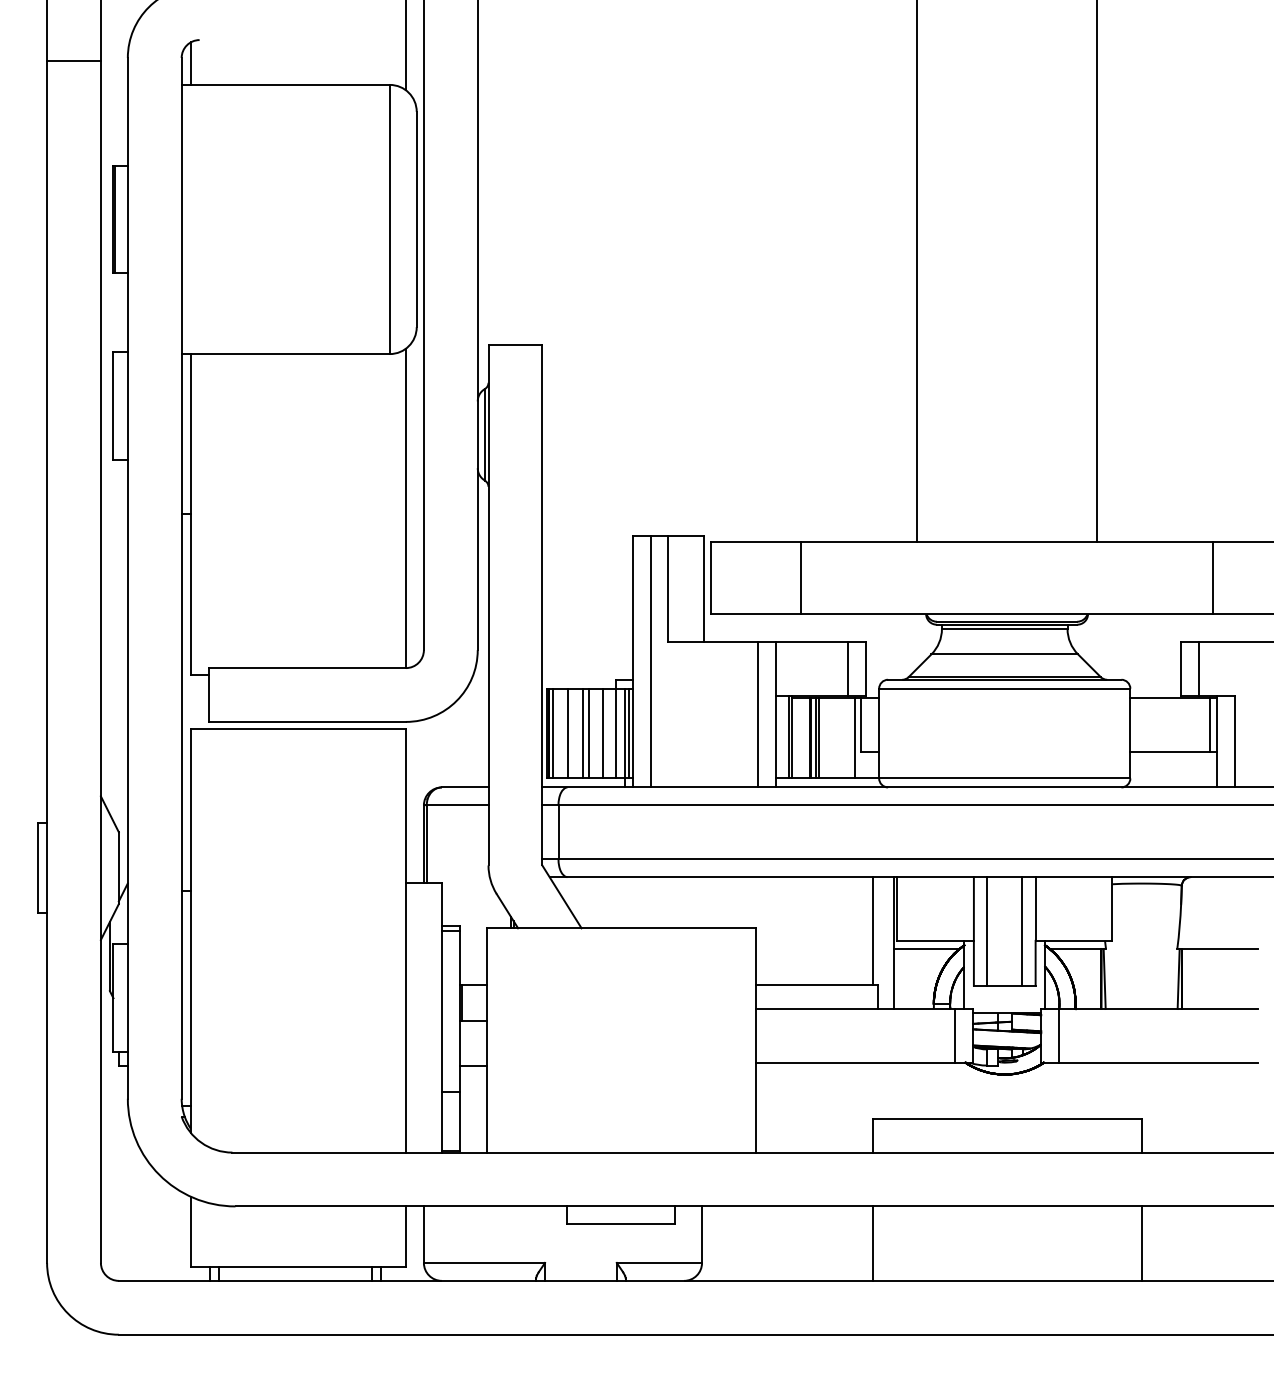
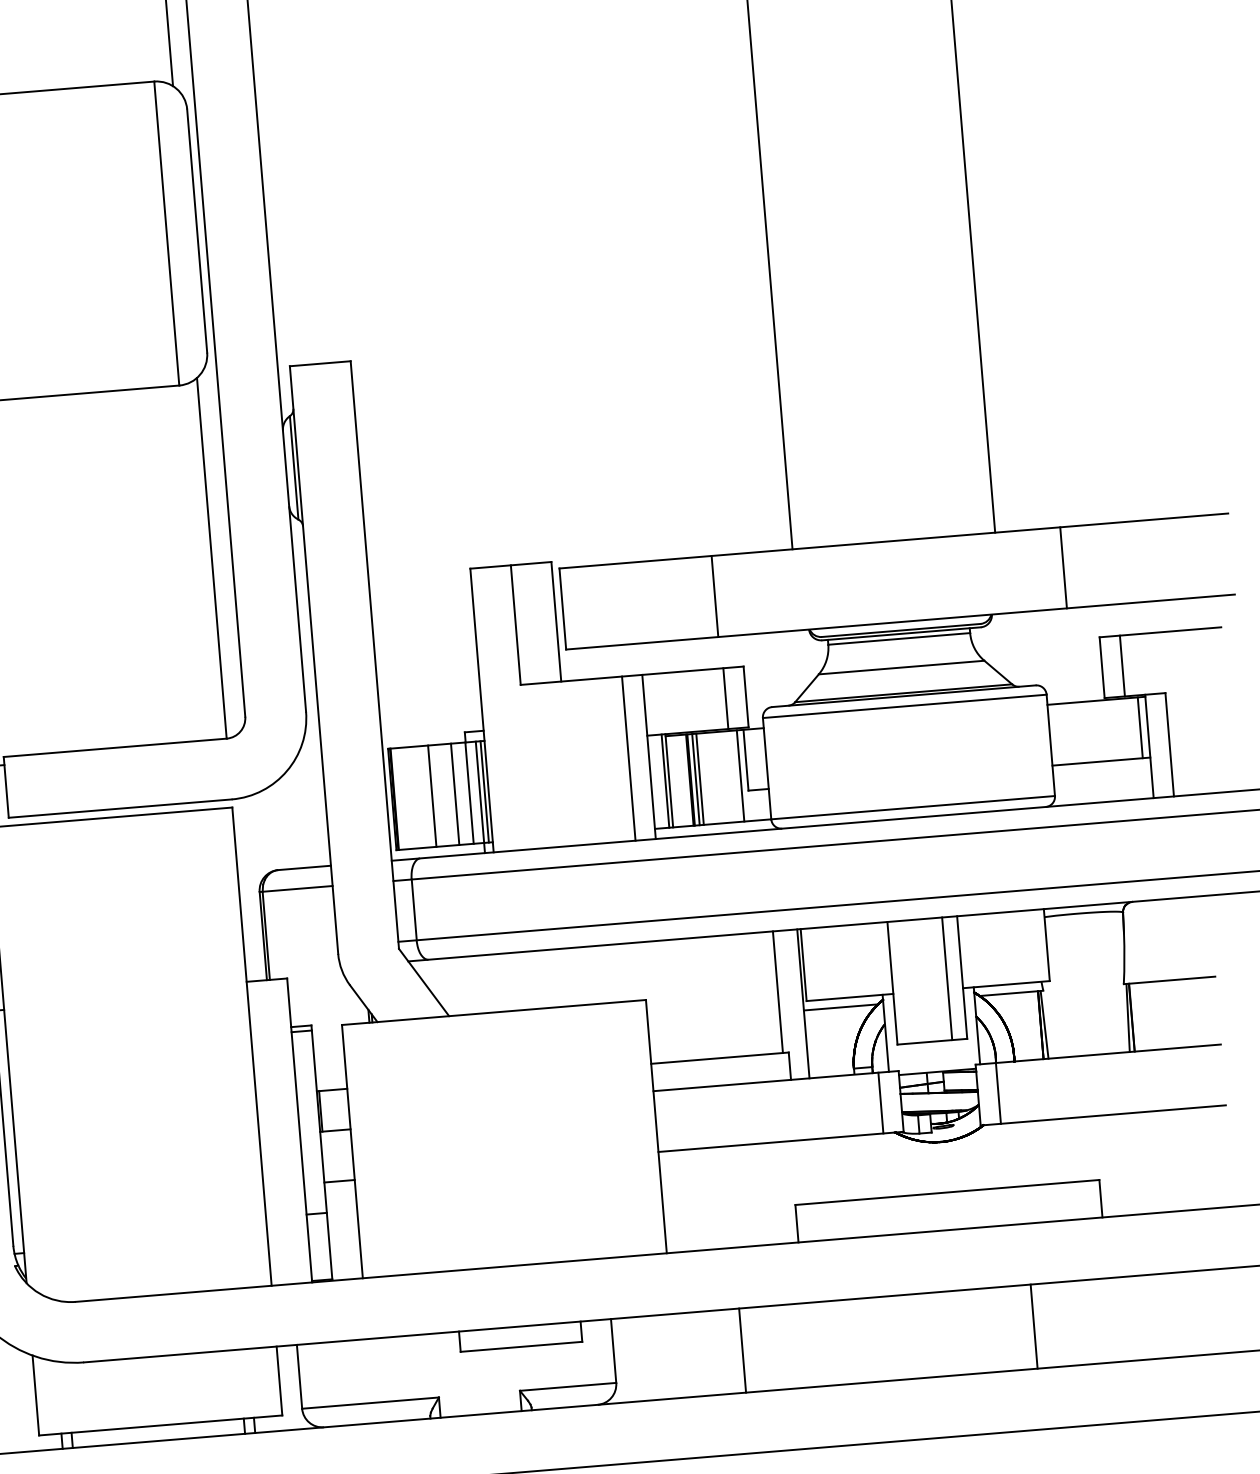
line: (800, 578) -> (714, 596), moved
line: (1213, 578) -> (1063, 567), moved
line: (650, 661) -> (502, 708), removed
line: (553, 733) -> (399, 798), removed
line: (568, 733) -> (416, 797), removed
line: (588, 733) -> (438, 795), removed
line: (987, 931) -> (907, 982), removed
line: (872, 1243) -> (742, 1350), moved
line: (1141, 1243) -> (1033, 1326), moved

